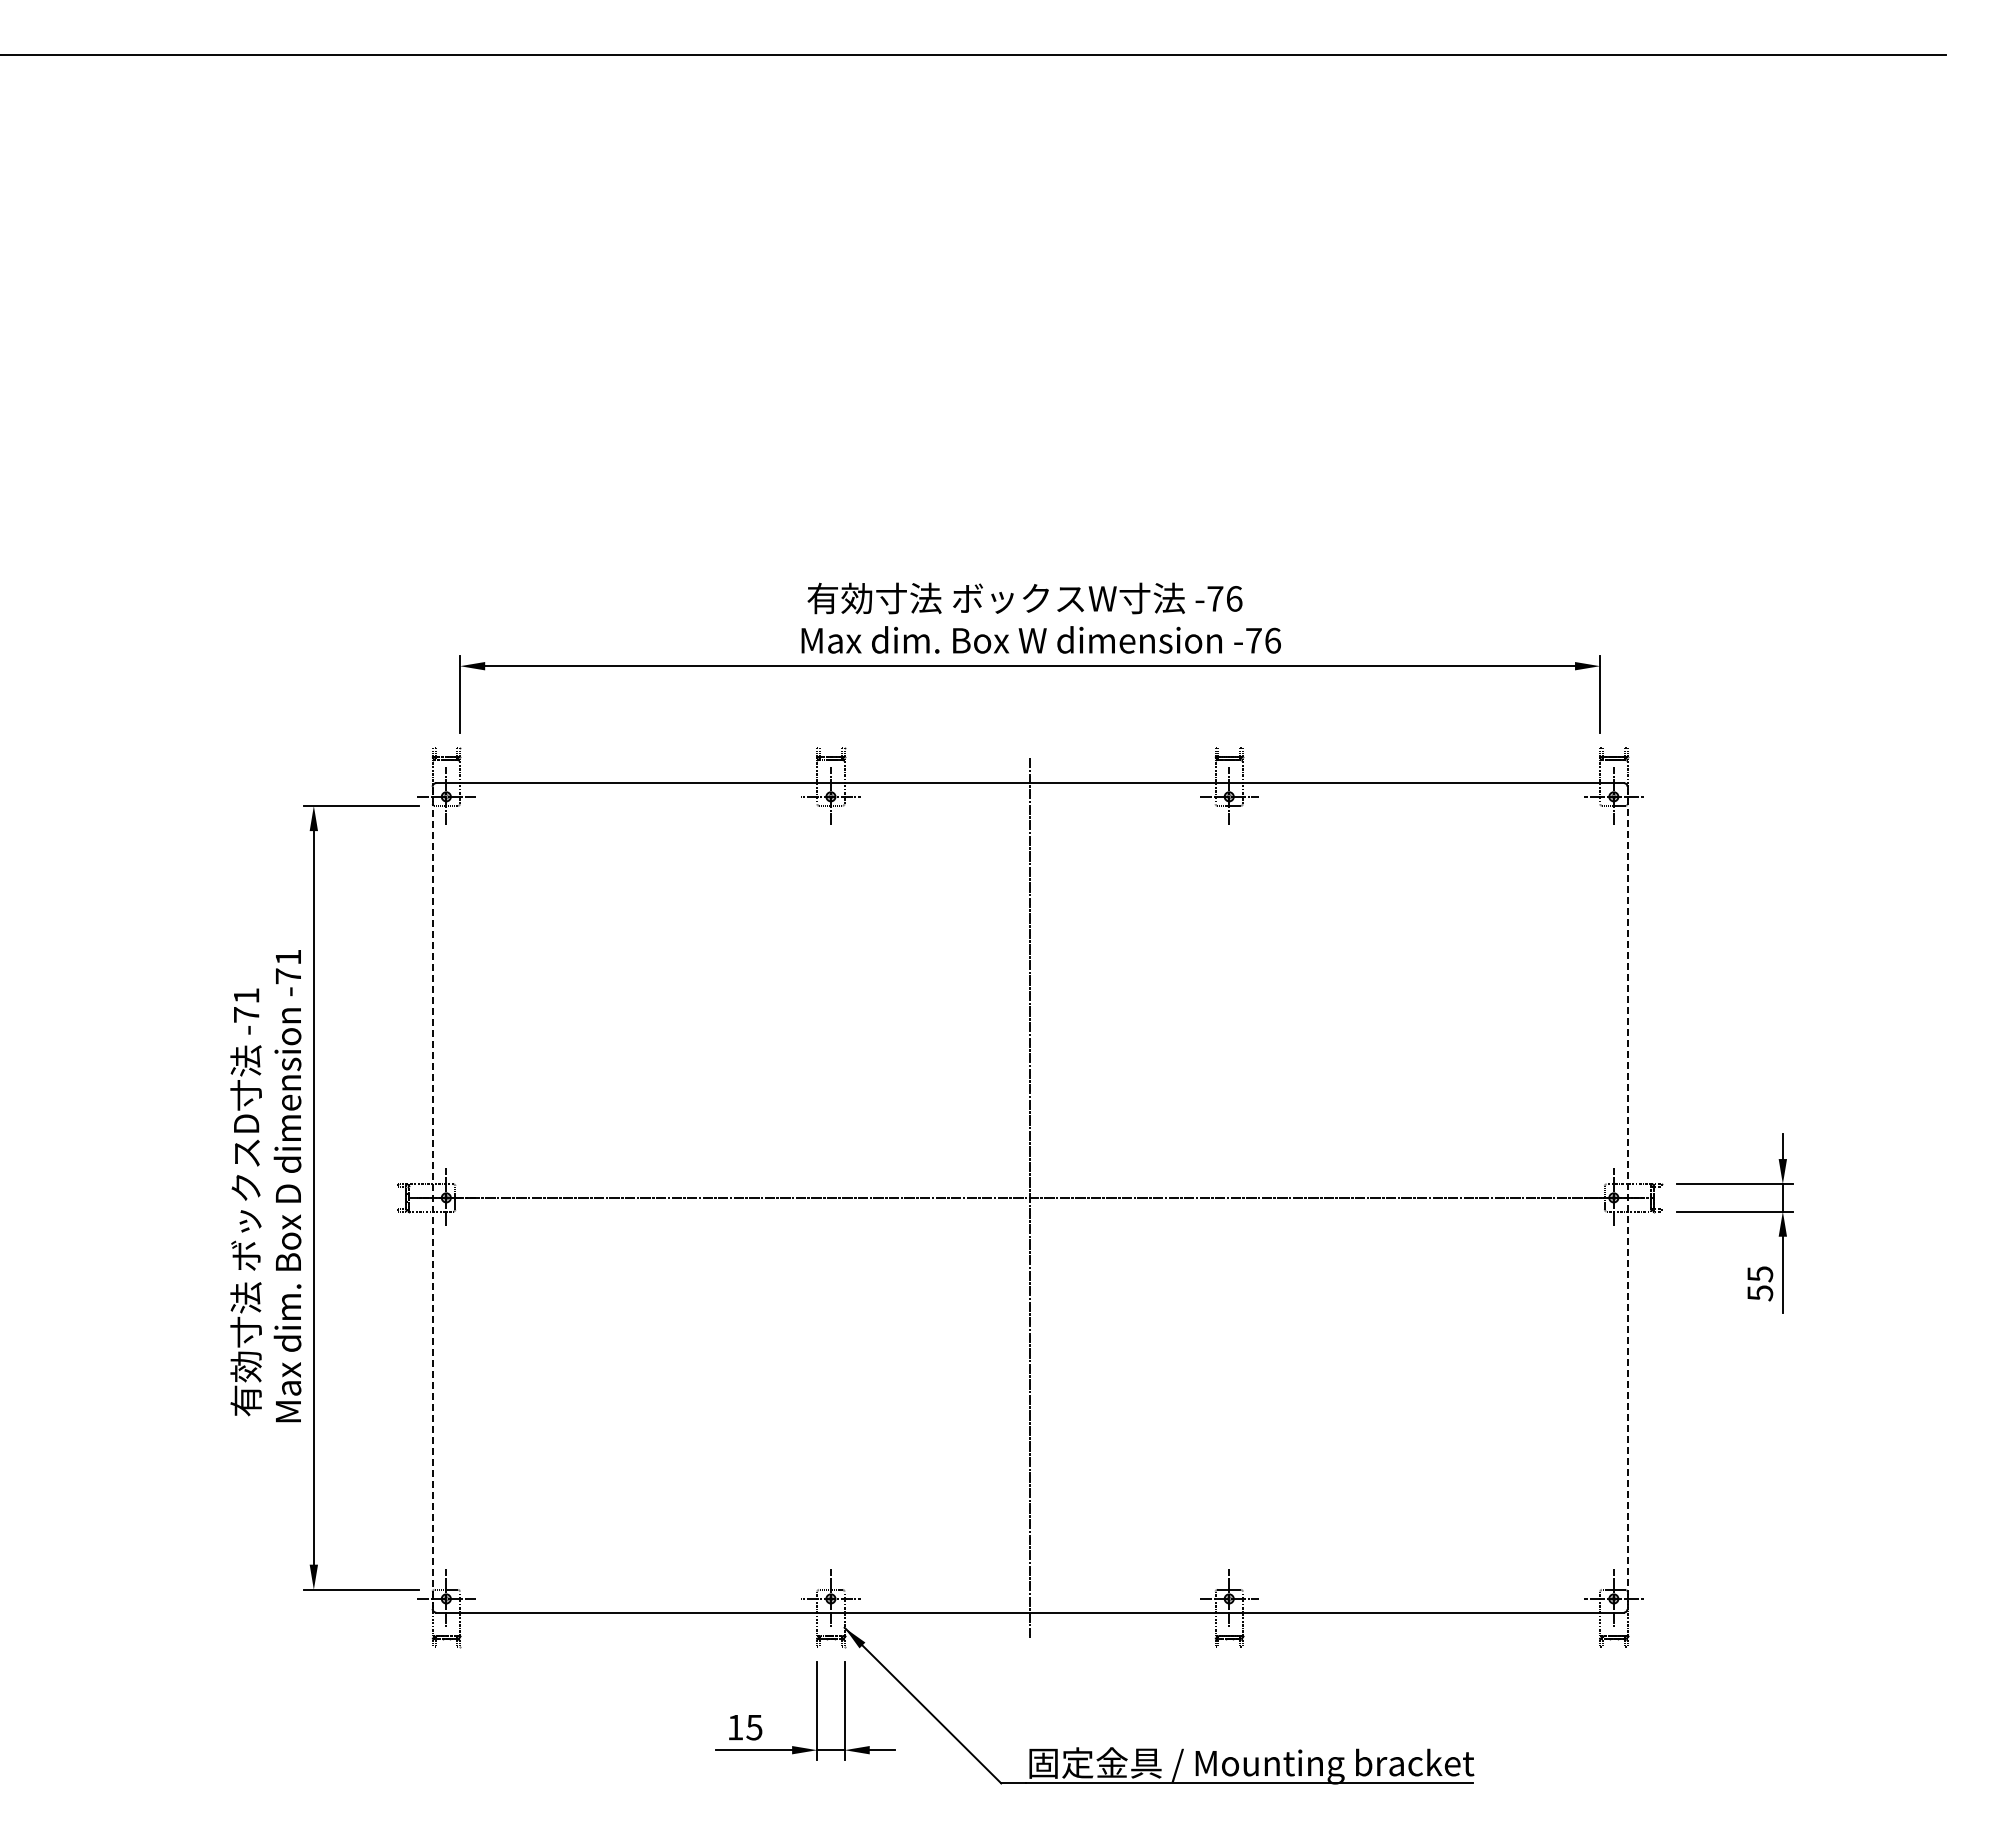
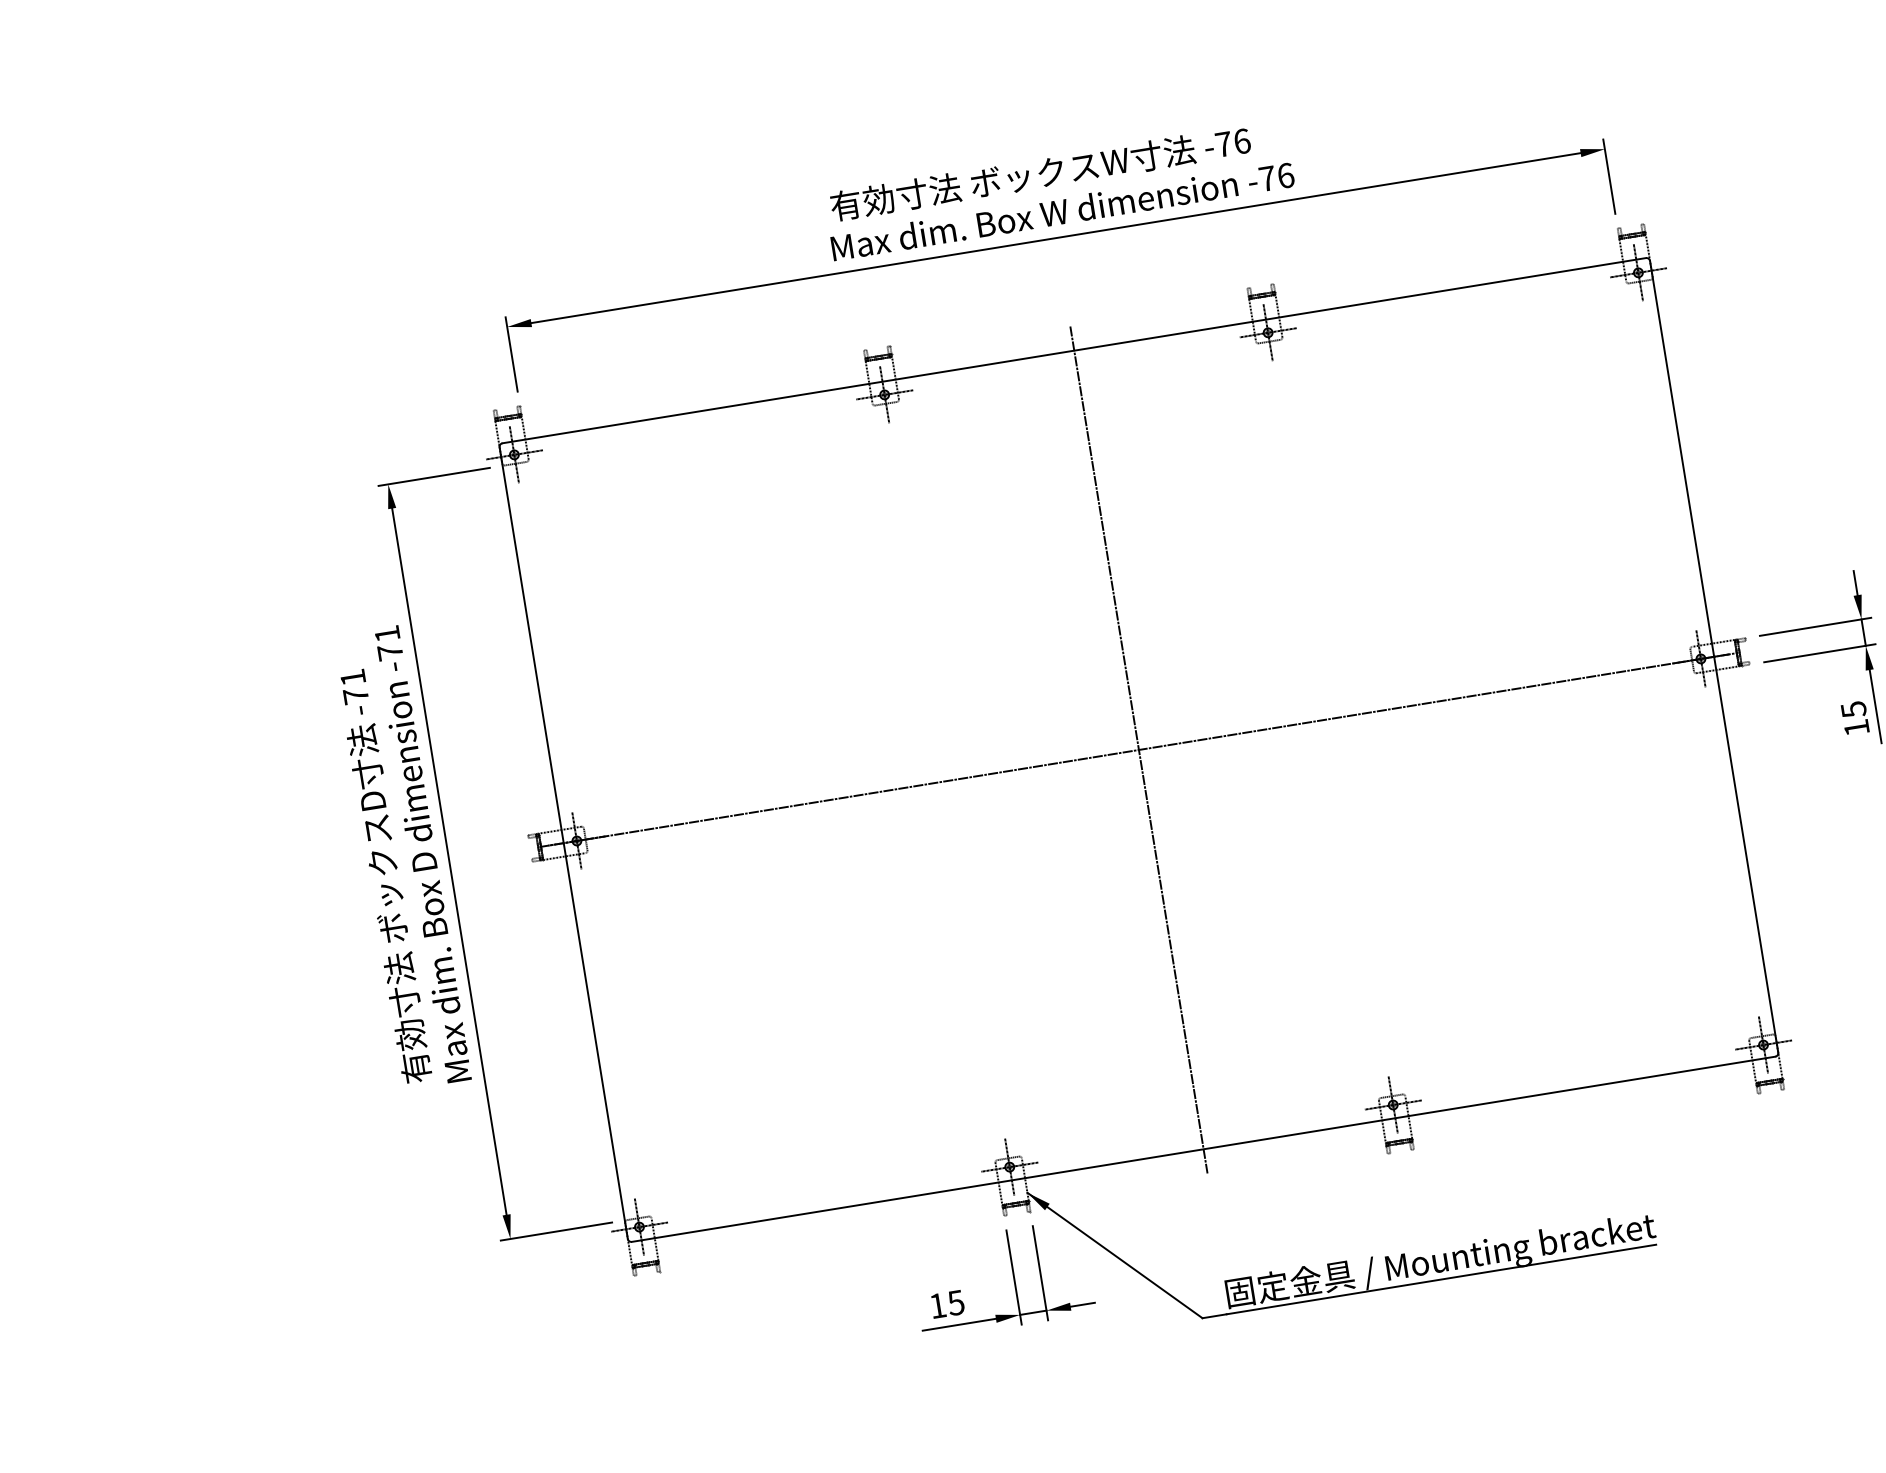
line: (432, 1197) -> (563, 842), dashed -> solid
line: (1627, 1198) -> (1714, 657), dashed -> solid
text: (1760, 1293) -> (1857, 728), 55 -> 15

